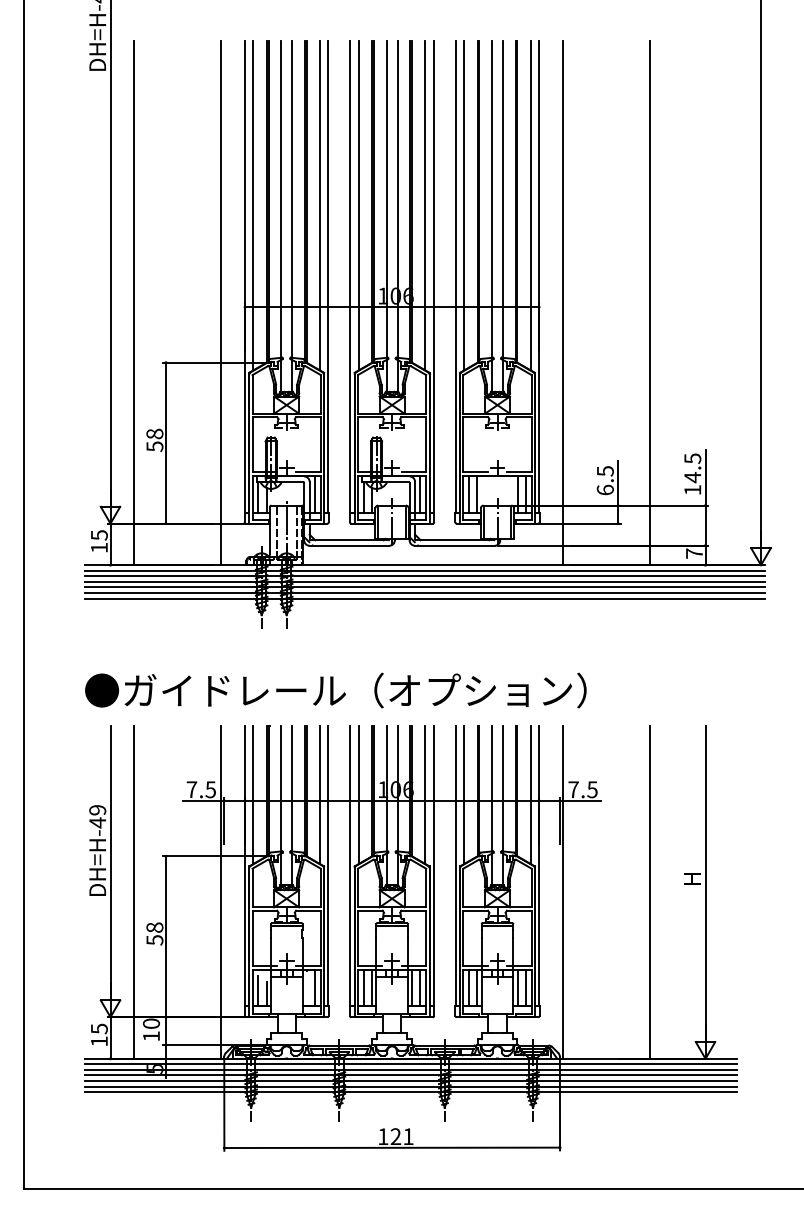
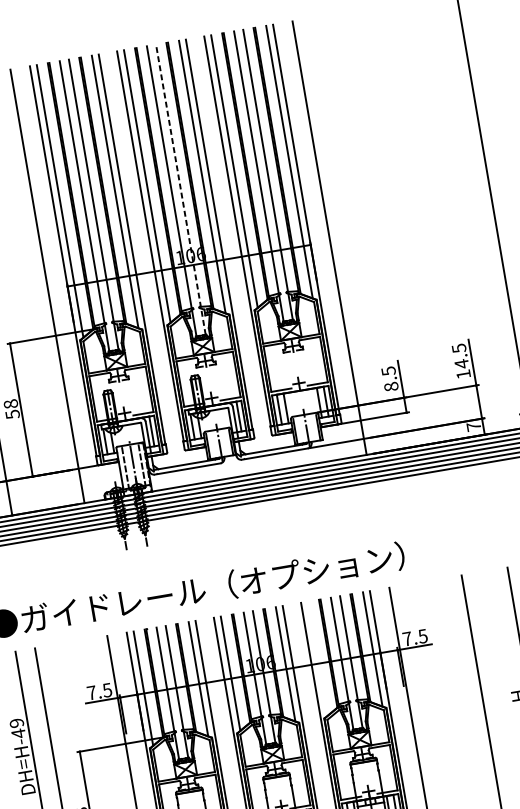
line: (397, 215) -> (180, 189), solid -> dashed
line: (650, 302) -> (402, 225), removed
text: (604, 489) -> (390, 386), 6.5 -> 8.5
line: (464, 794) -> (317, 658), removed

